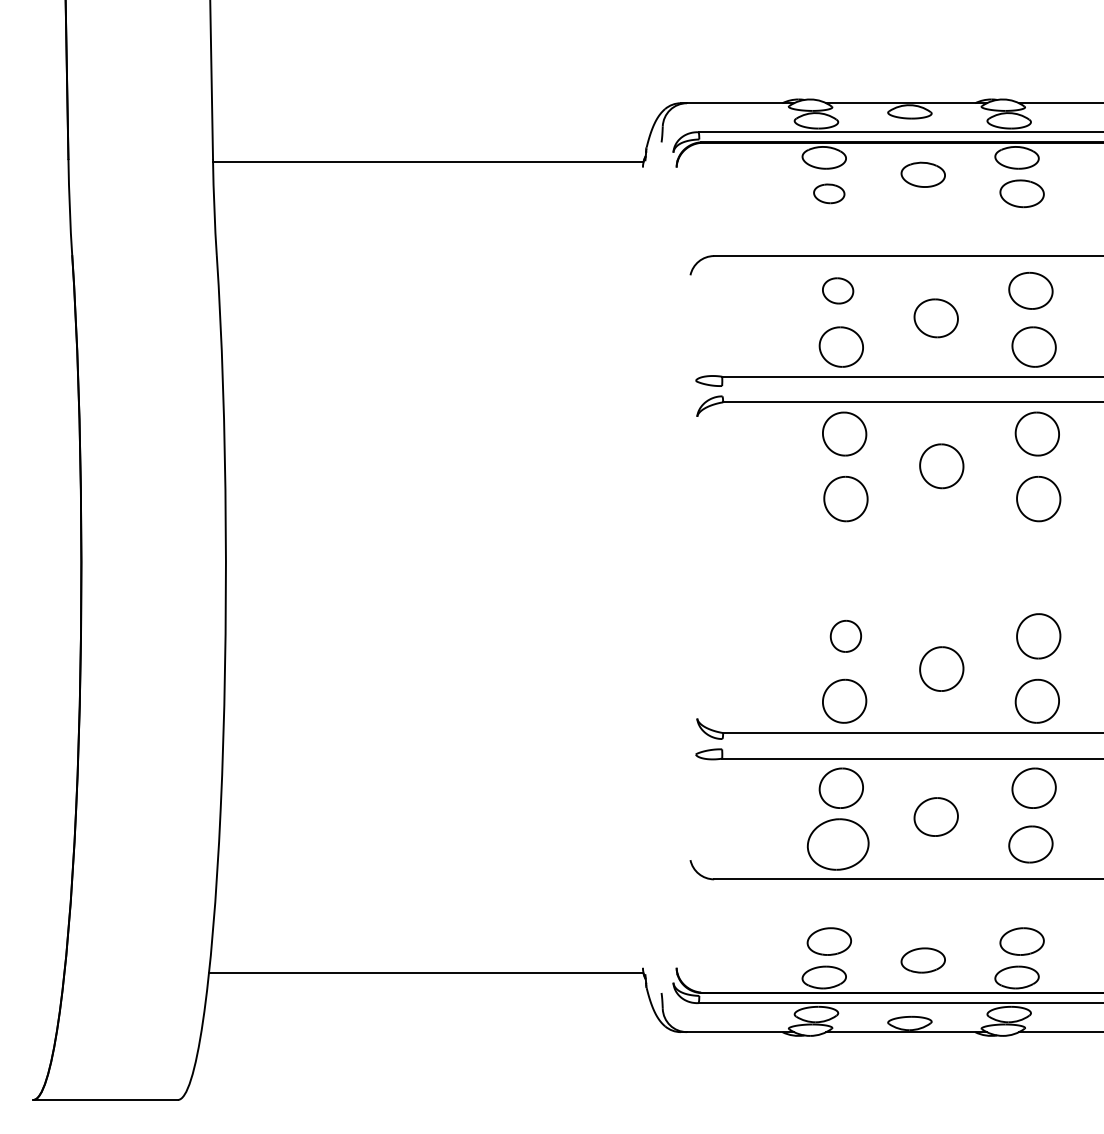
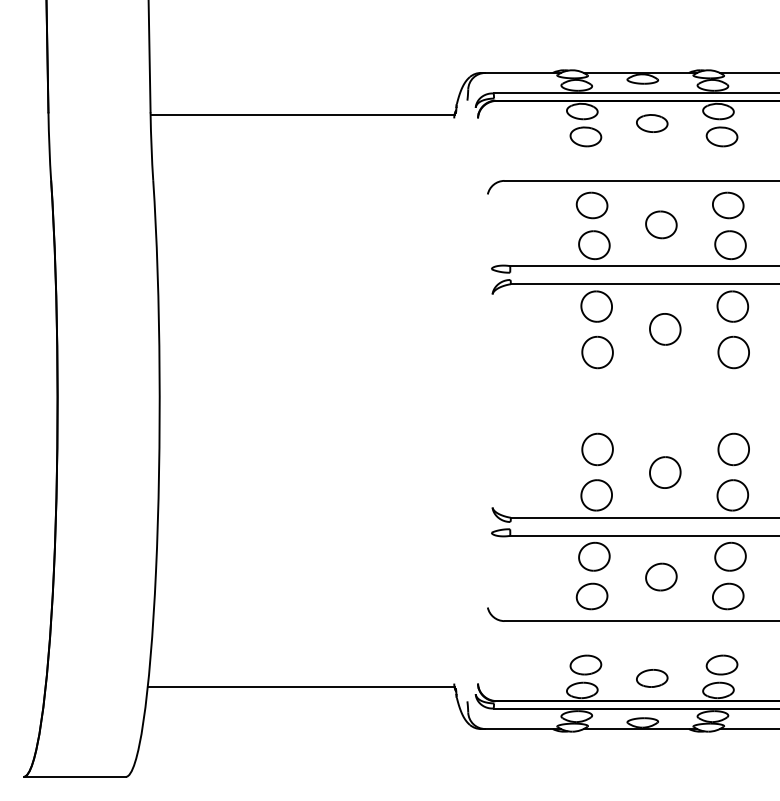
part: (828, 193) -> (585, 136), size x1.43
part: (837, 290) -> (591, 205), size x1.43
part: (845, 636) -> (597, 449), size x1.43
part: (837, 844) -> (591, 596), size x0.71

